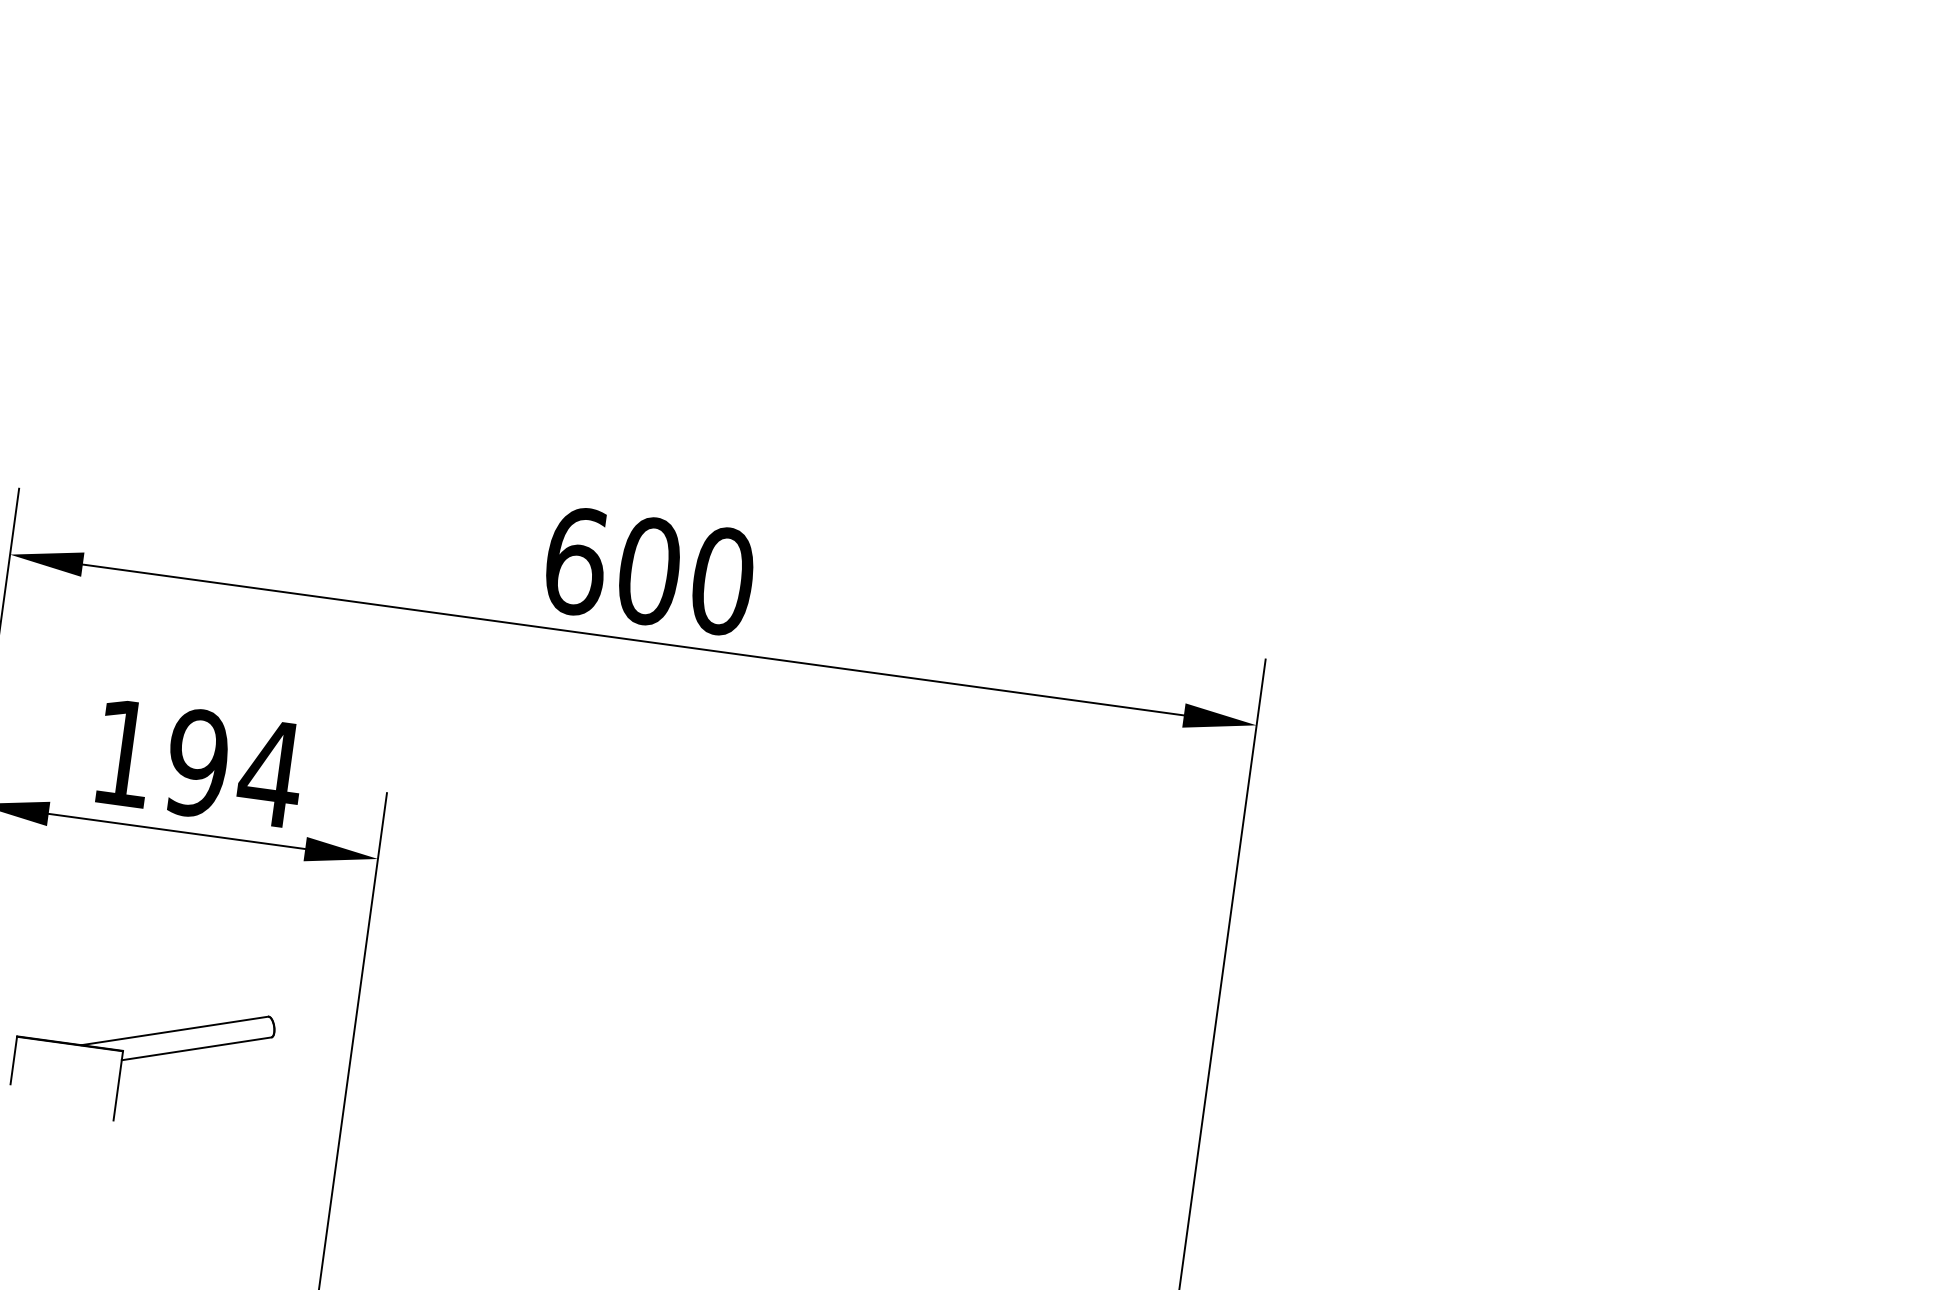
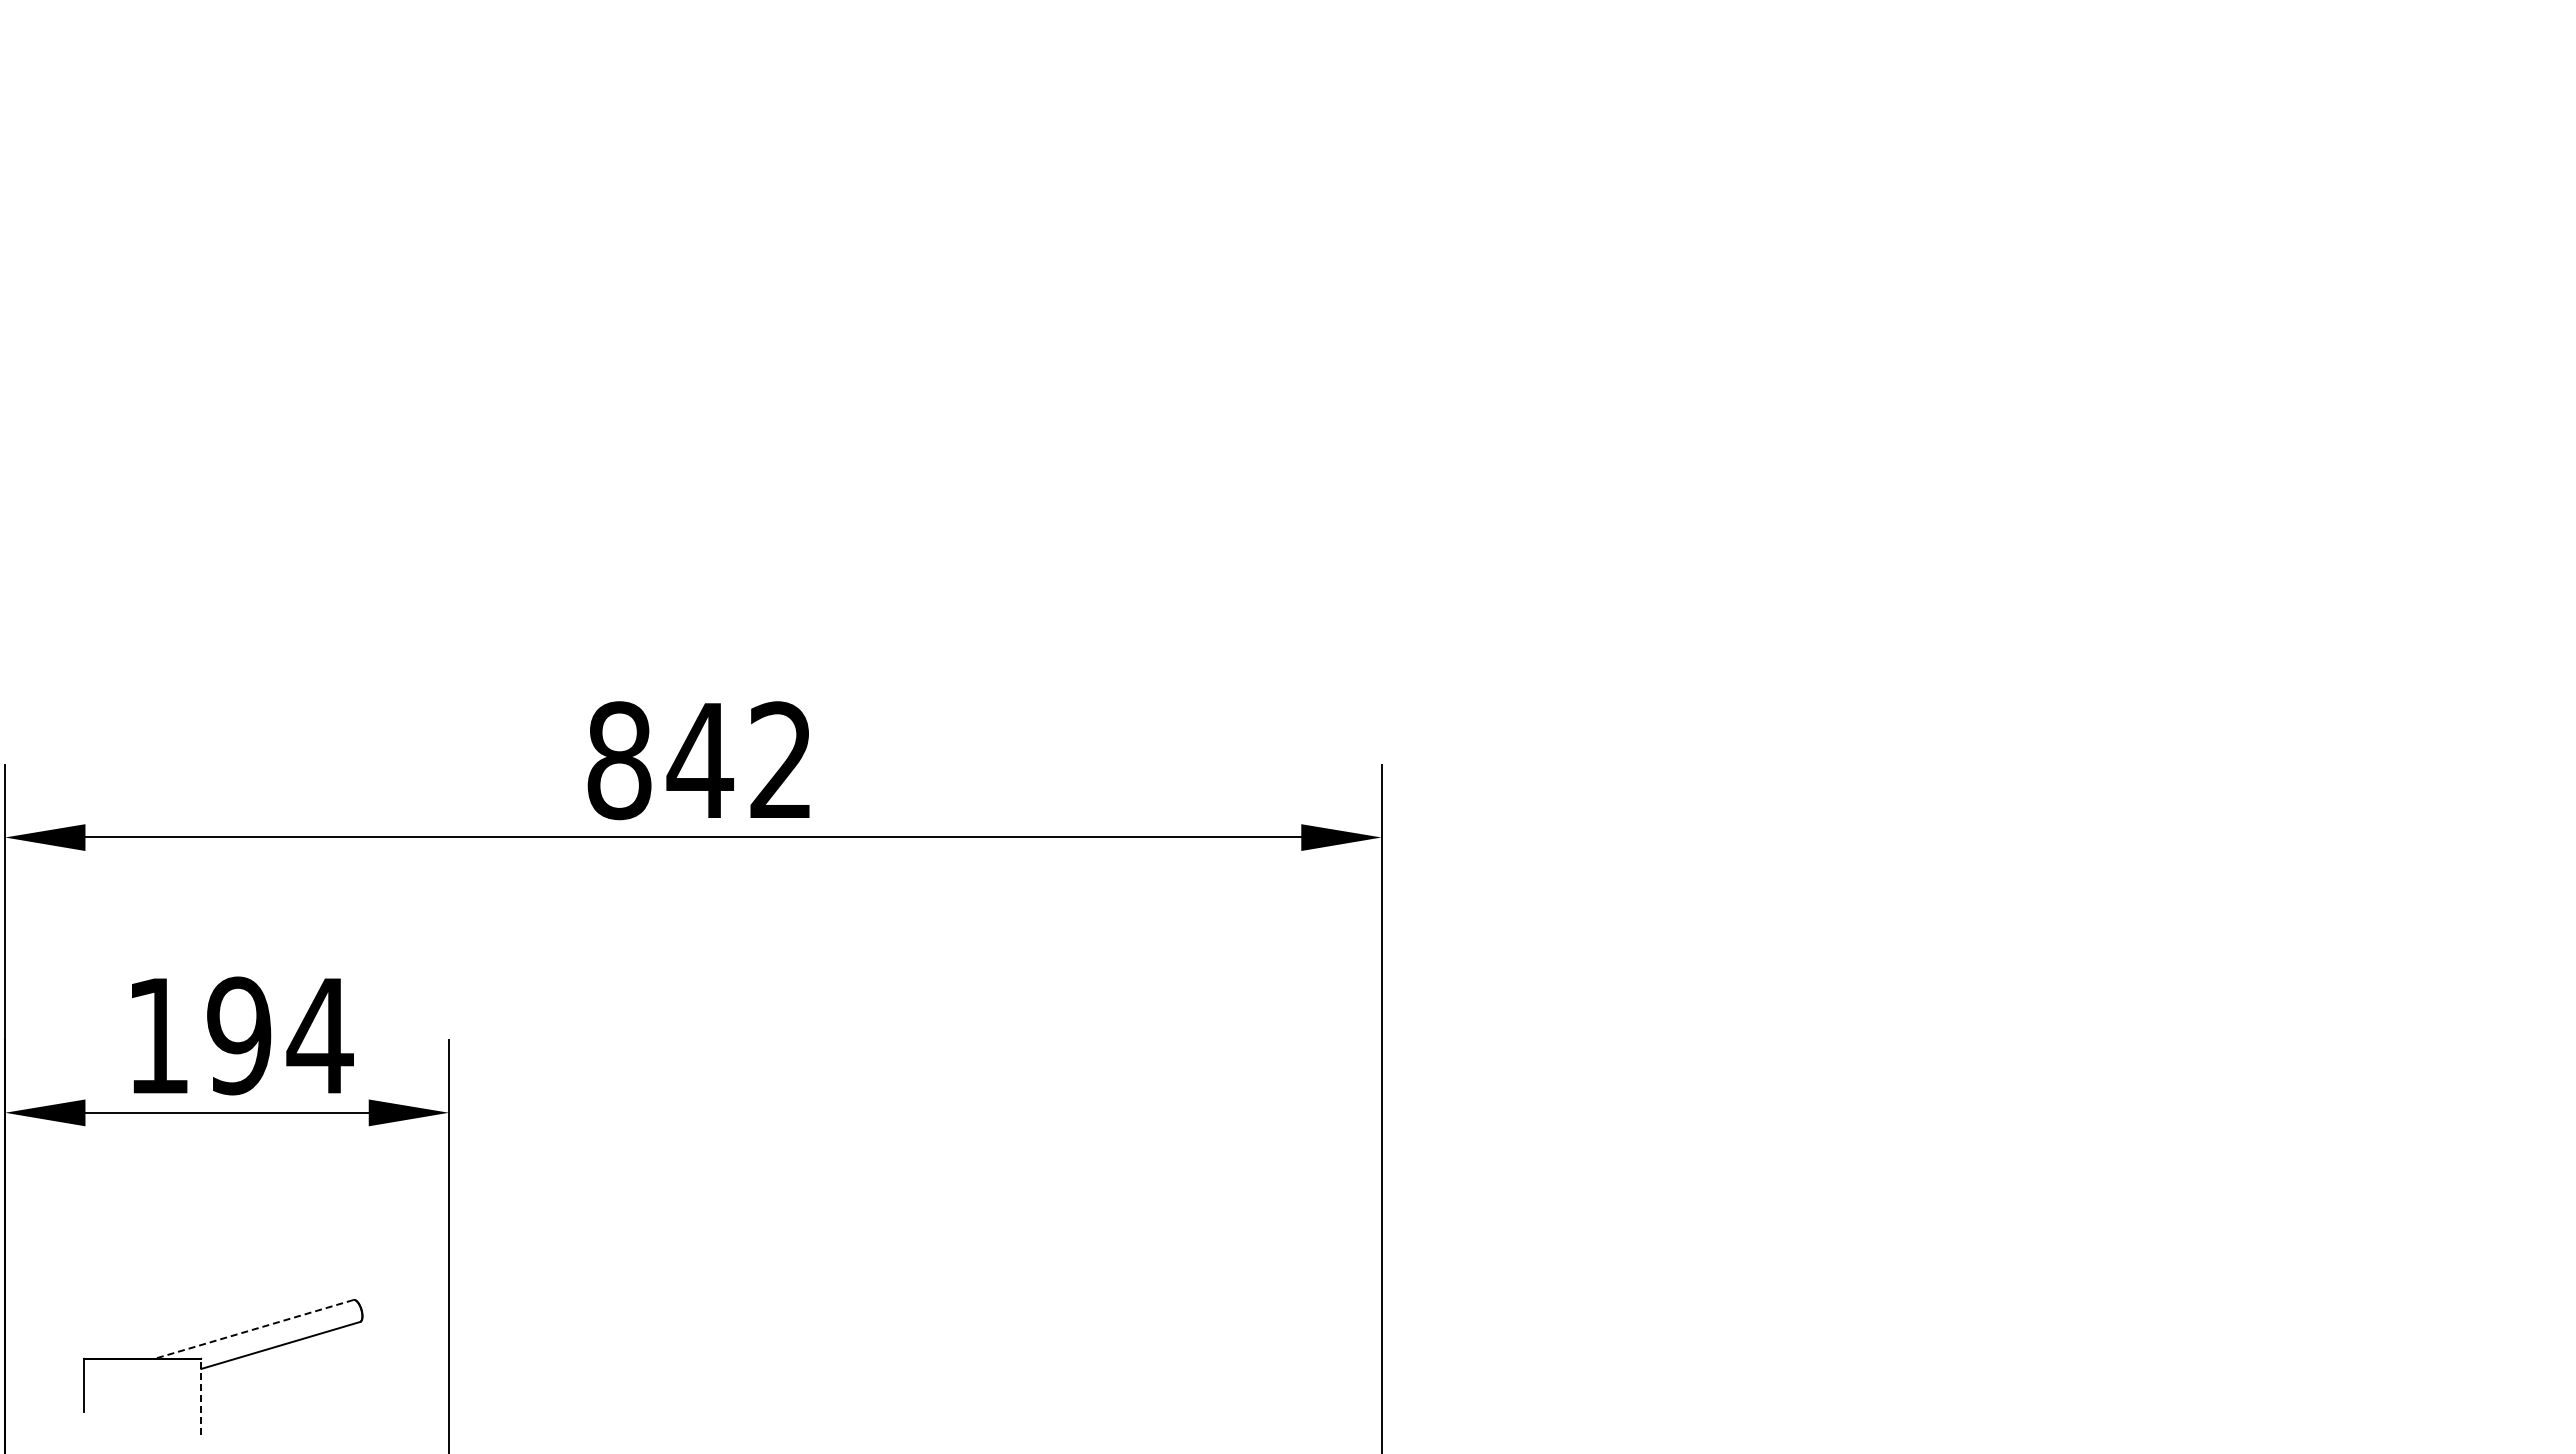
text: (649, 571) -> (700, 760), 600 -> 842
line: (173, 1030) -> (253, 1329), solid -> dashed
line: (118, 1085) -> (201, 1396), solid -> dashed

